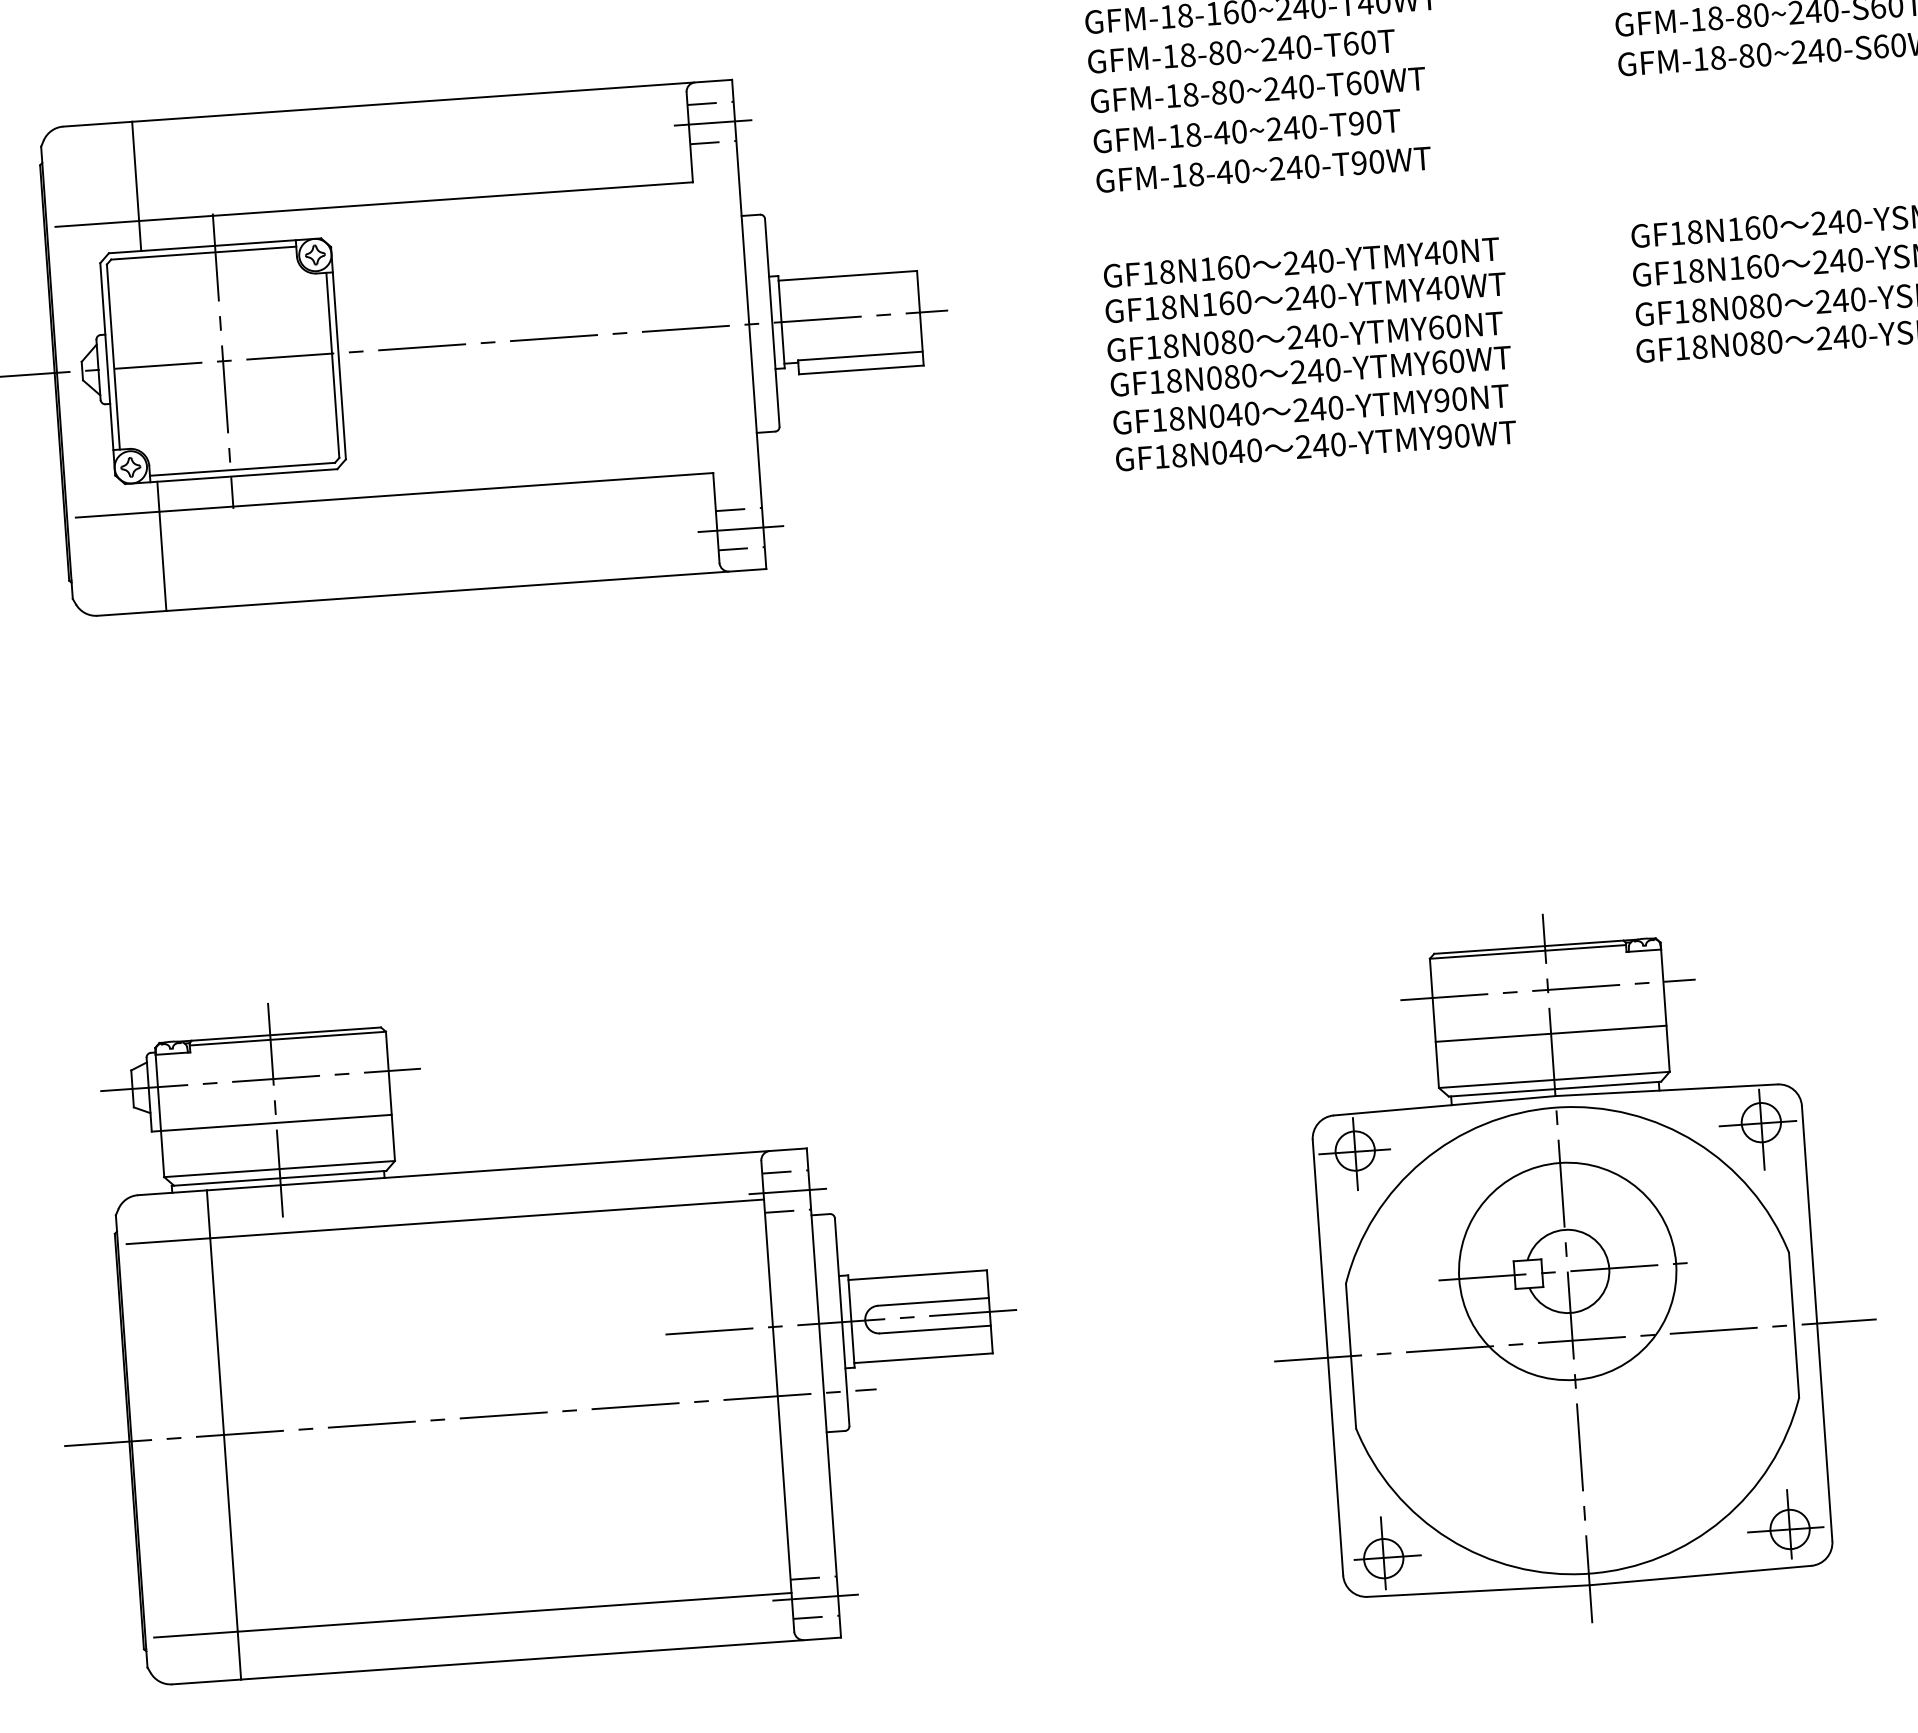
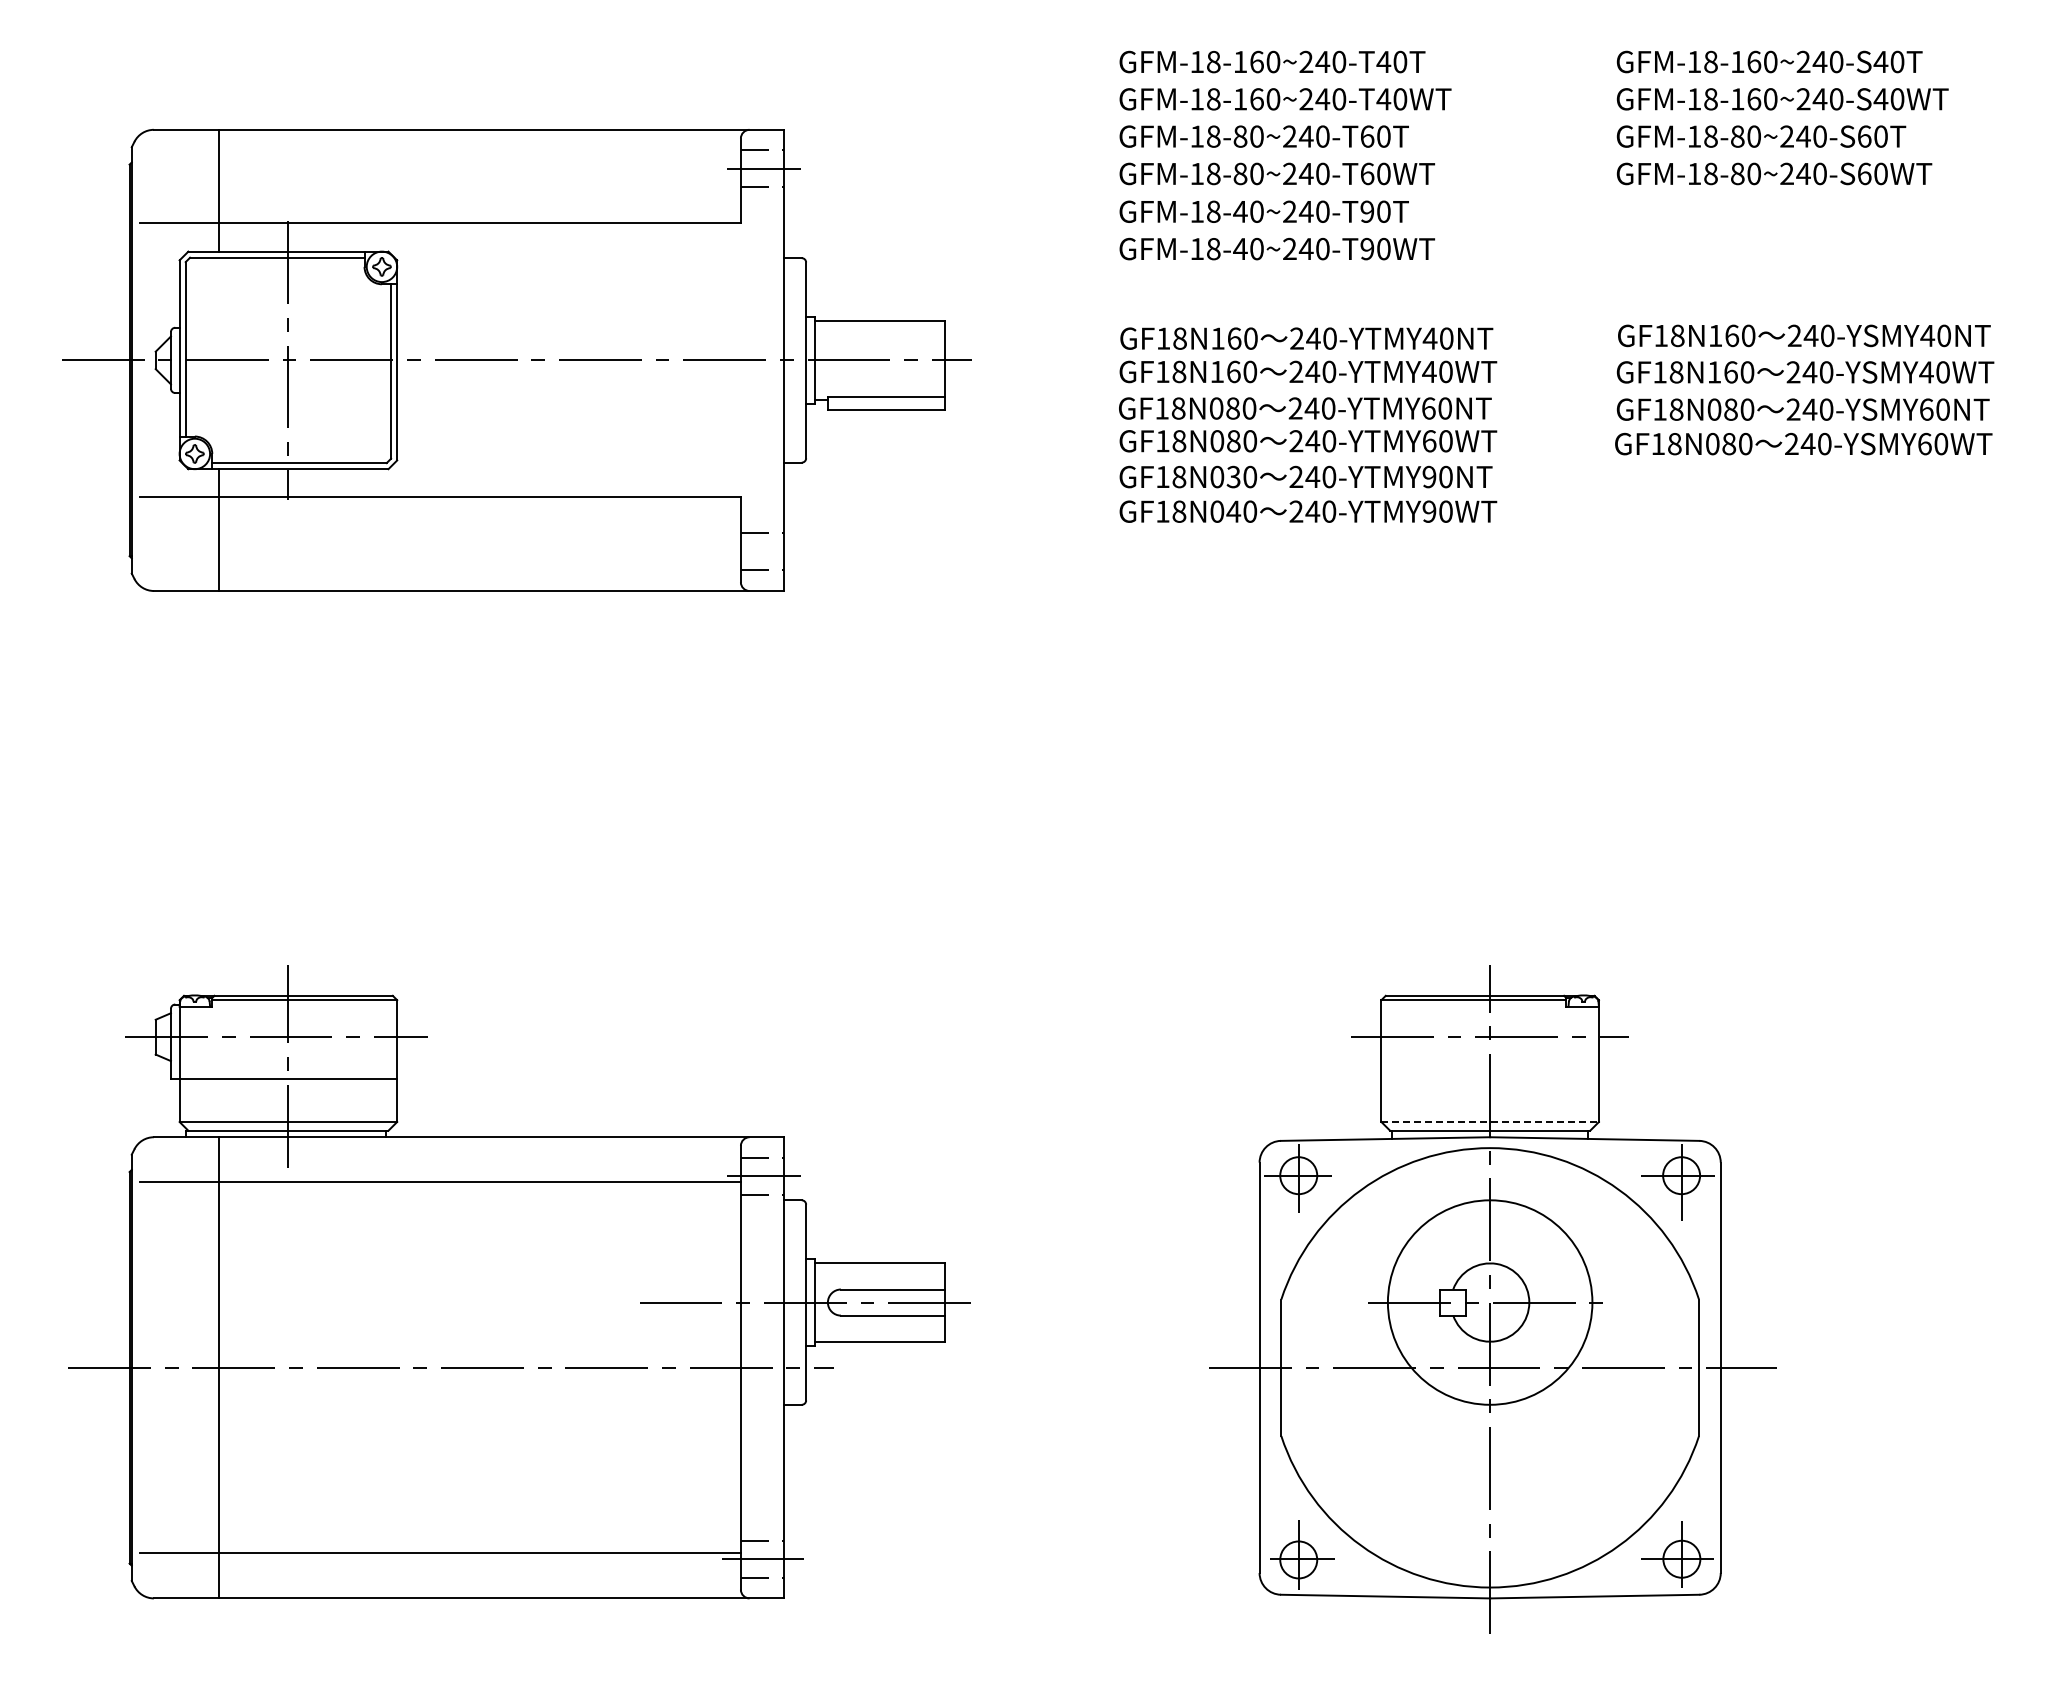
text: (1234, 414) -> (1233, 476), GF18N040 -> GF18N030
line: (740, 528) -> (762, 551), removed
line: (1550, 1033) -> (1489, 1078), removed
line: (1554, 1080) -> (1490, 1122), solid -> dashed

